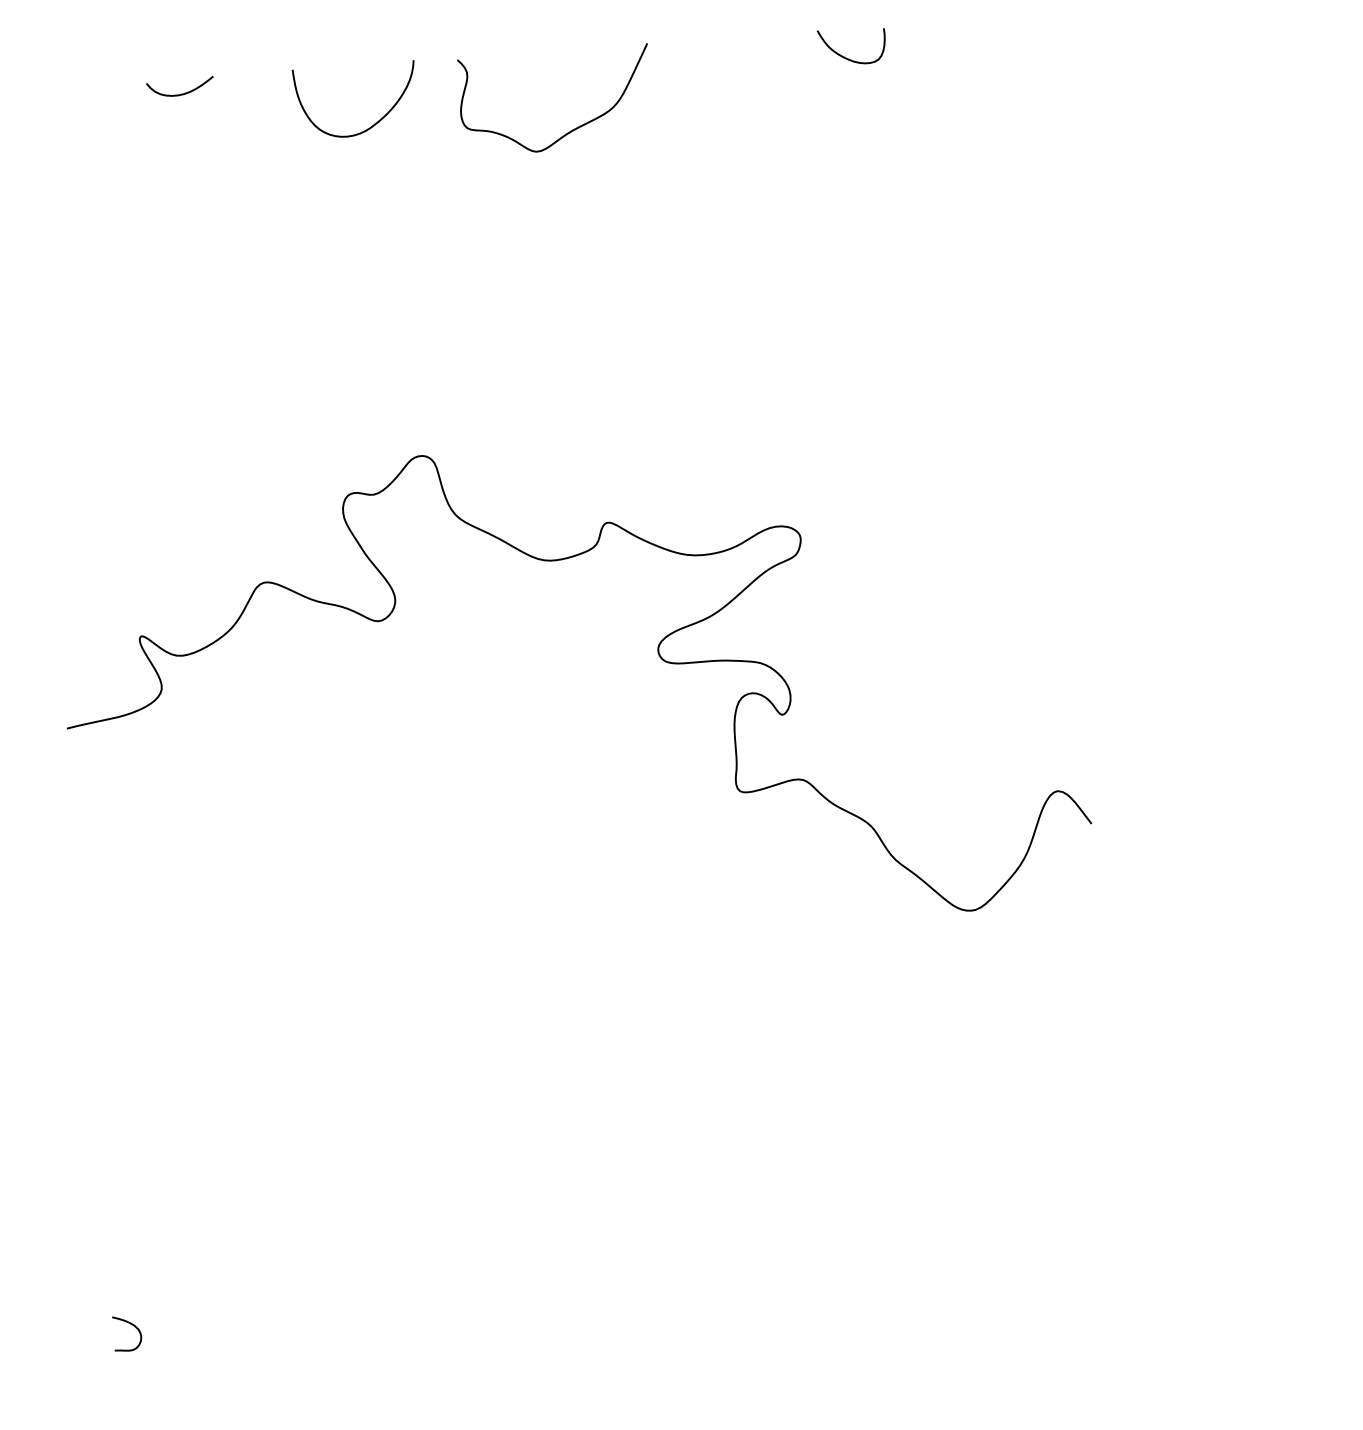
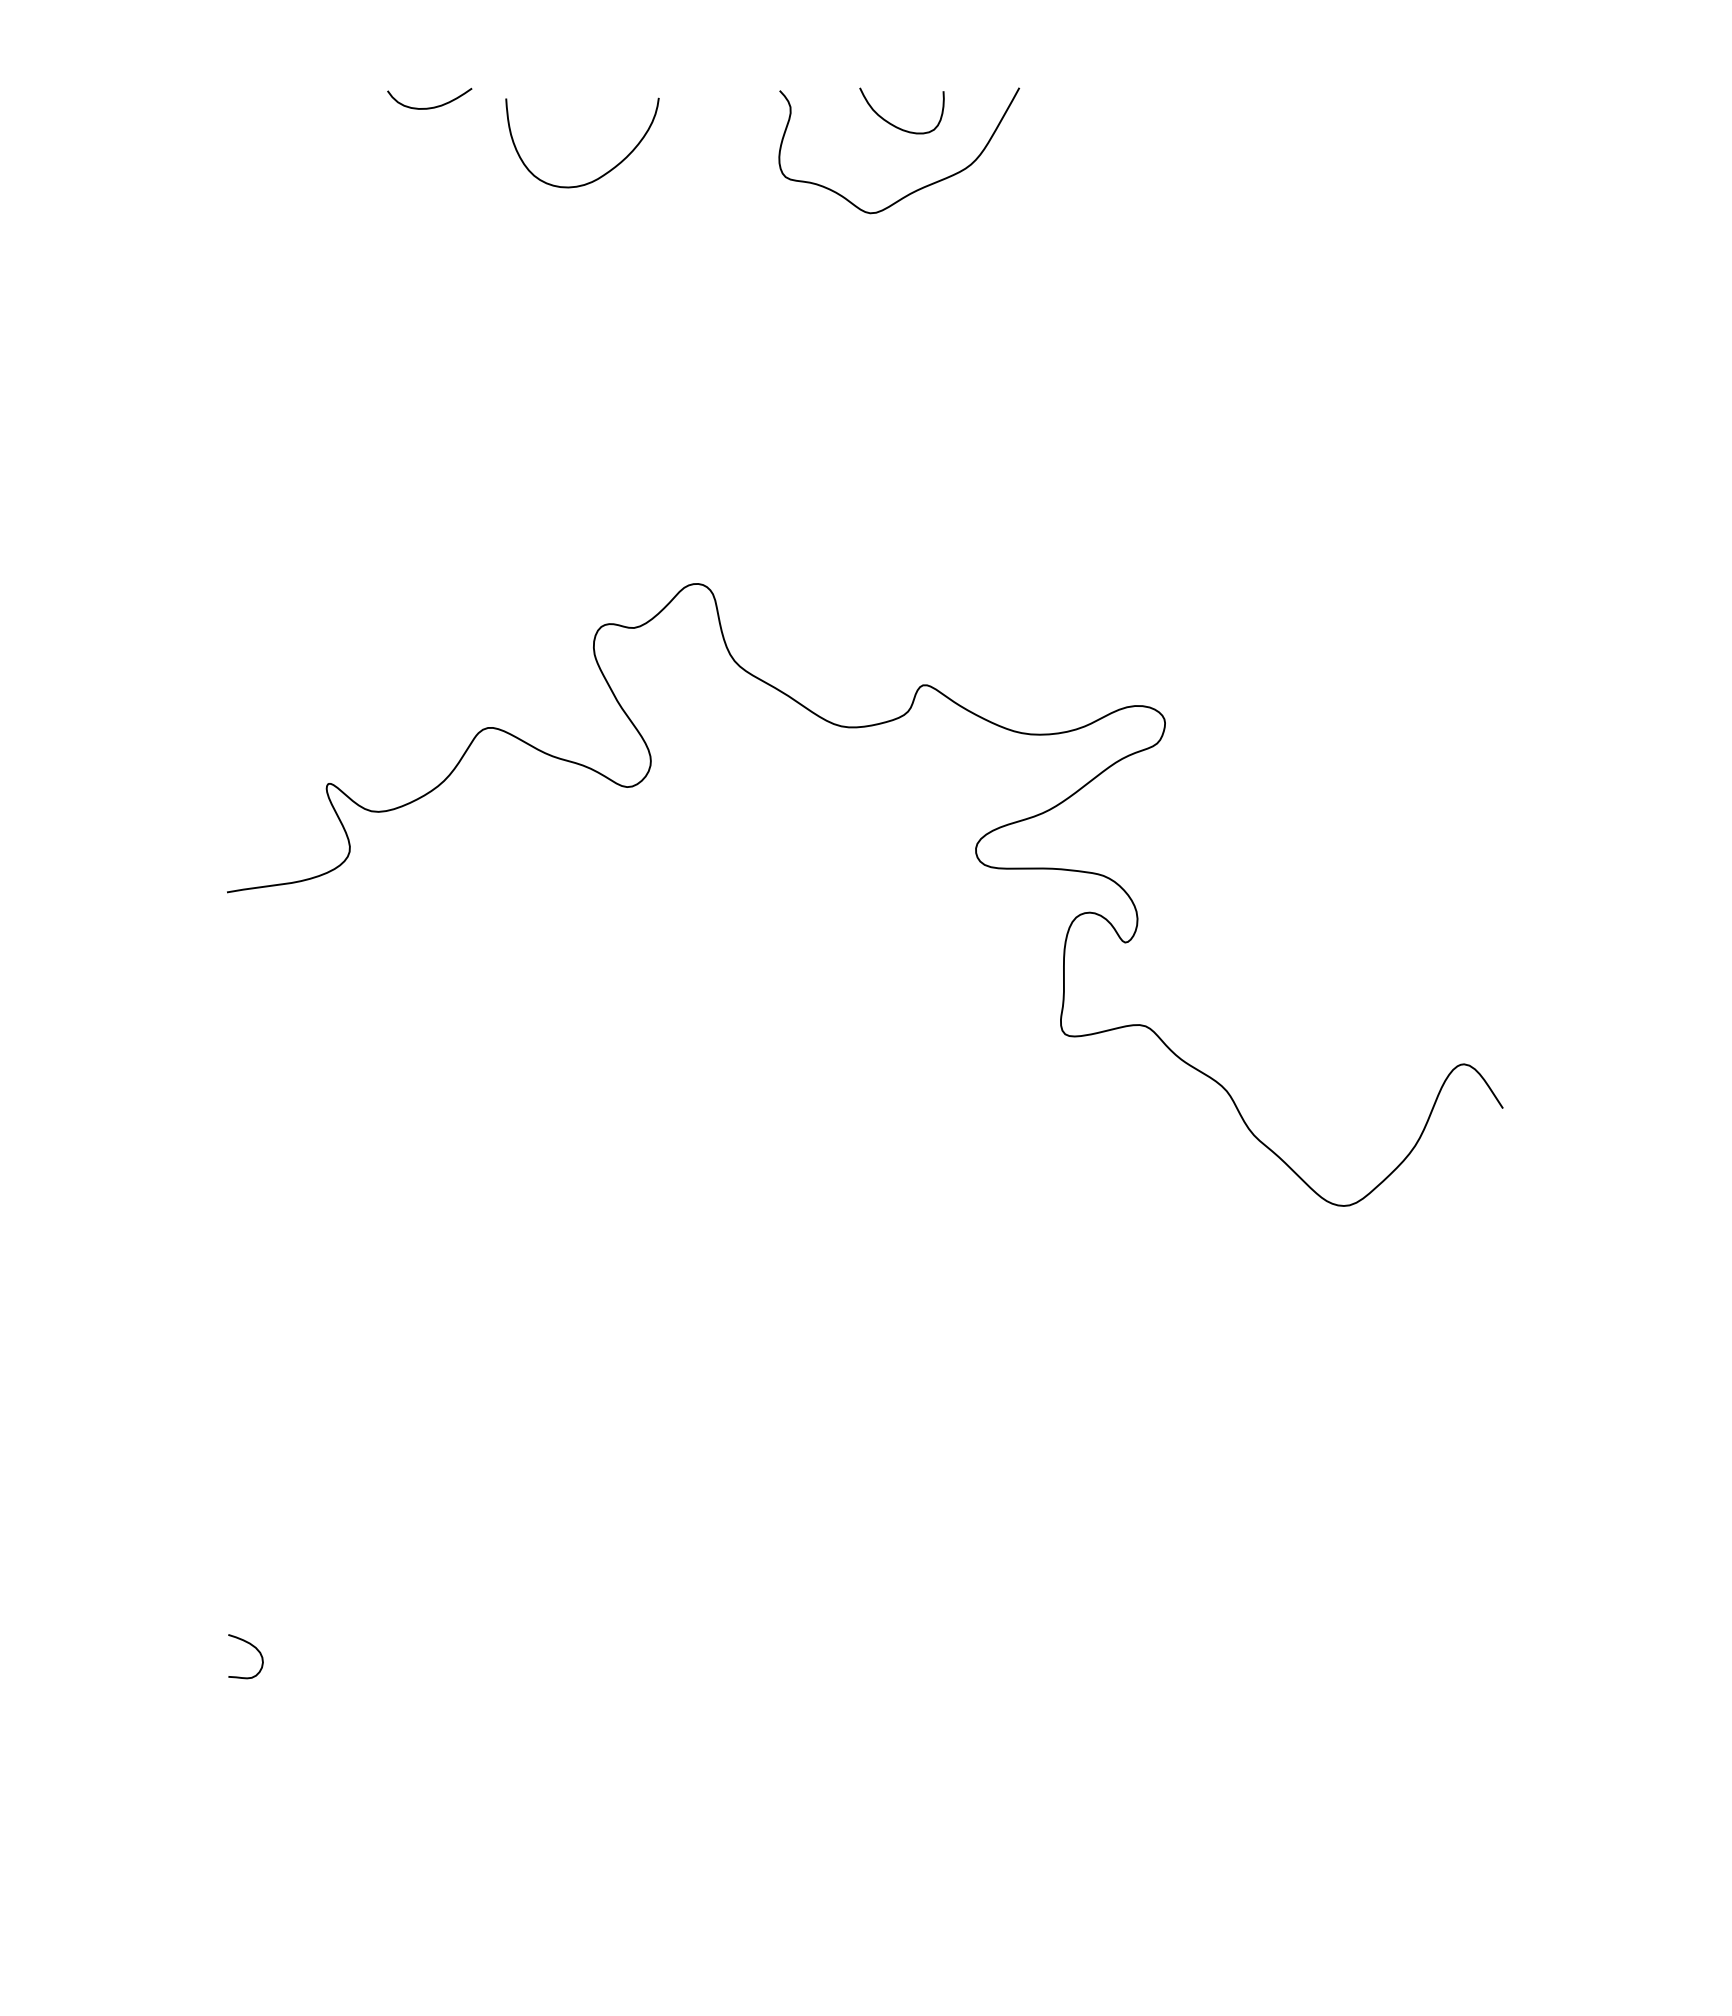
curve: (846, 57) -> (893, 124), moved
curve: (375, 123) -> (604, 173), moved

